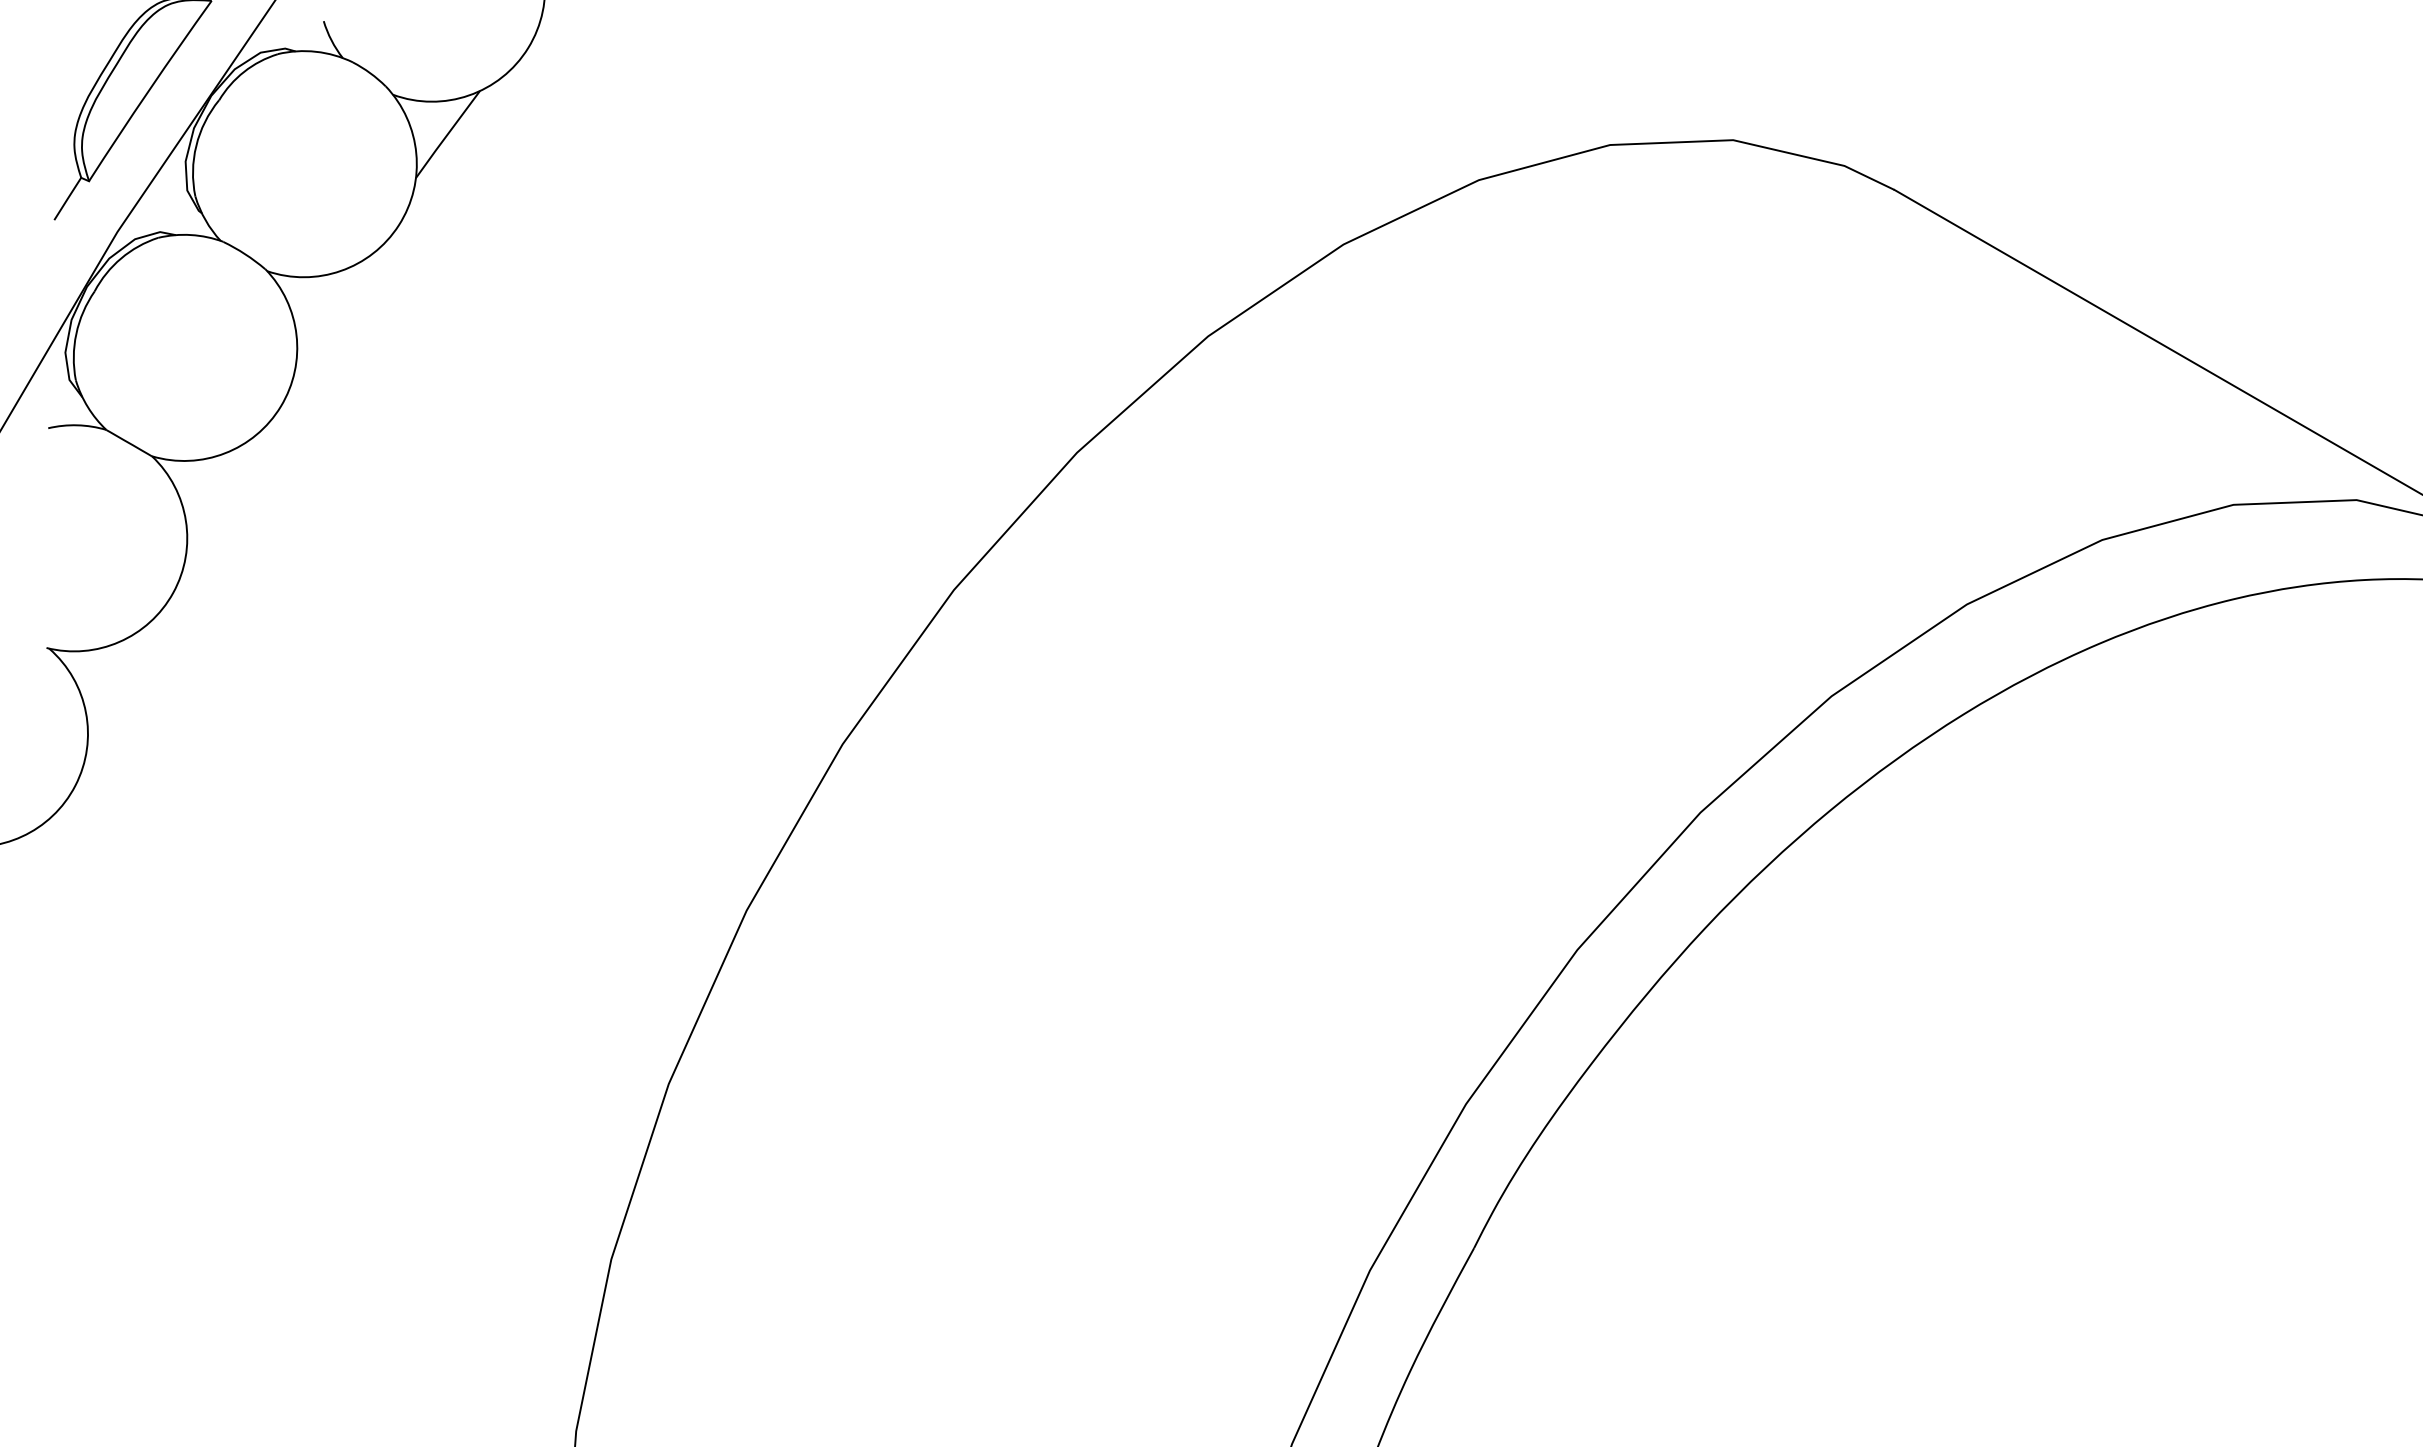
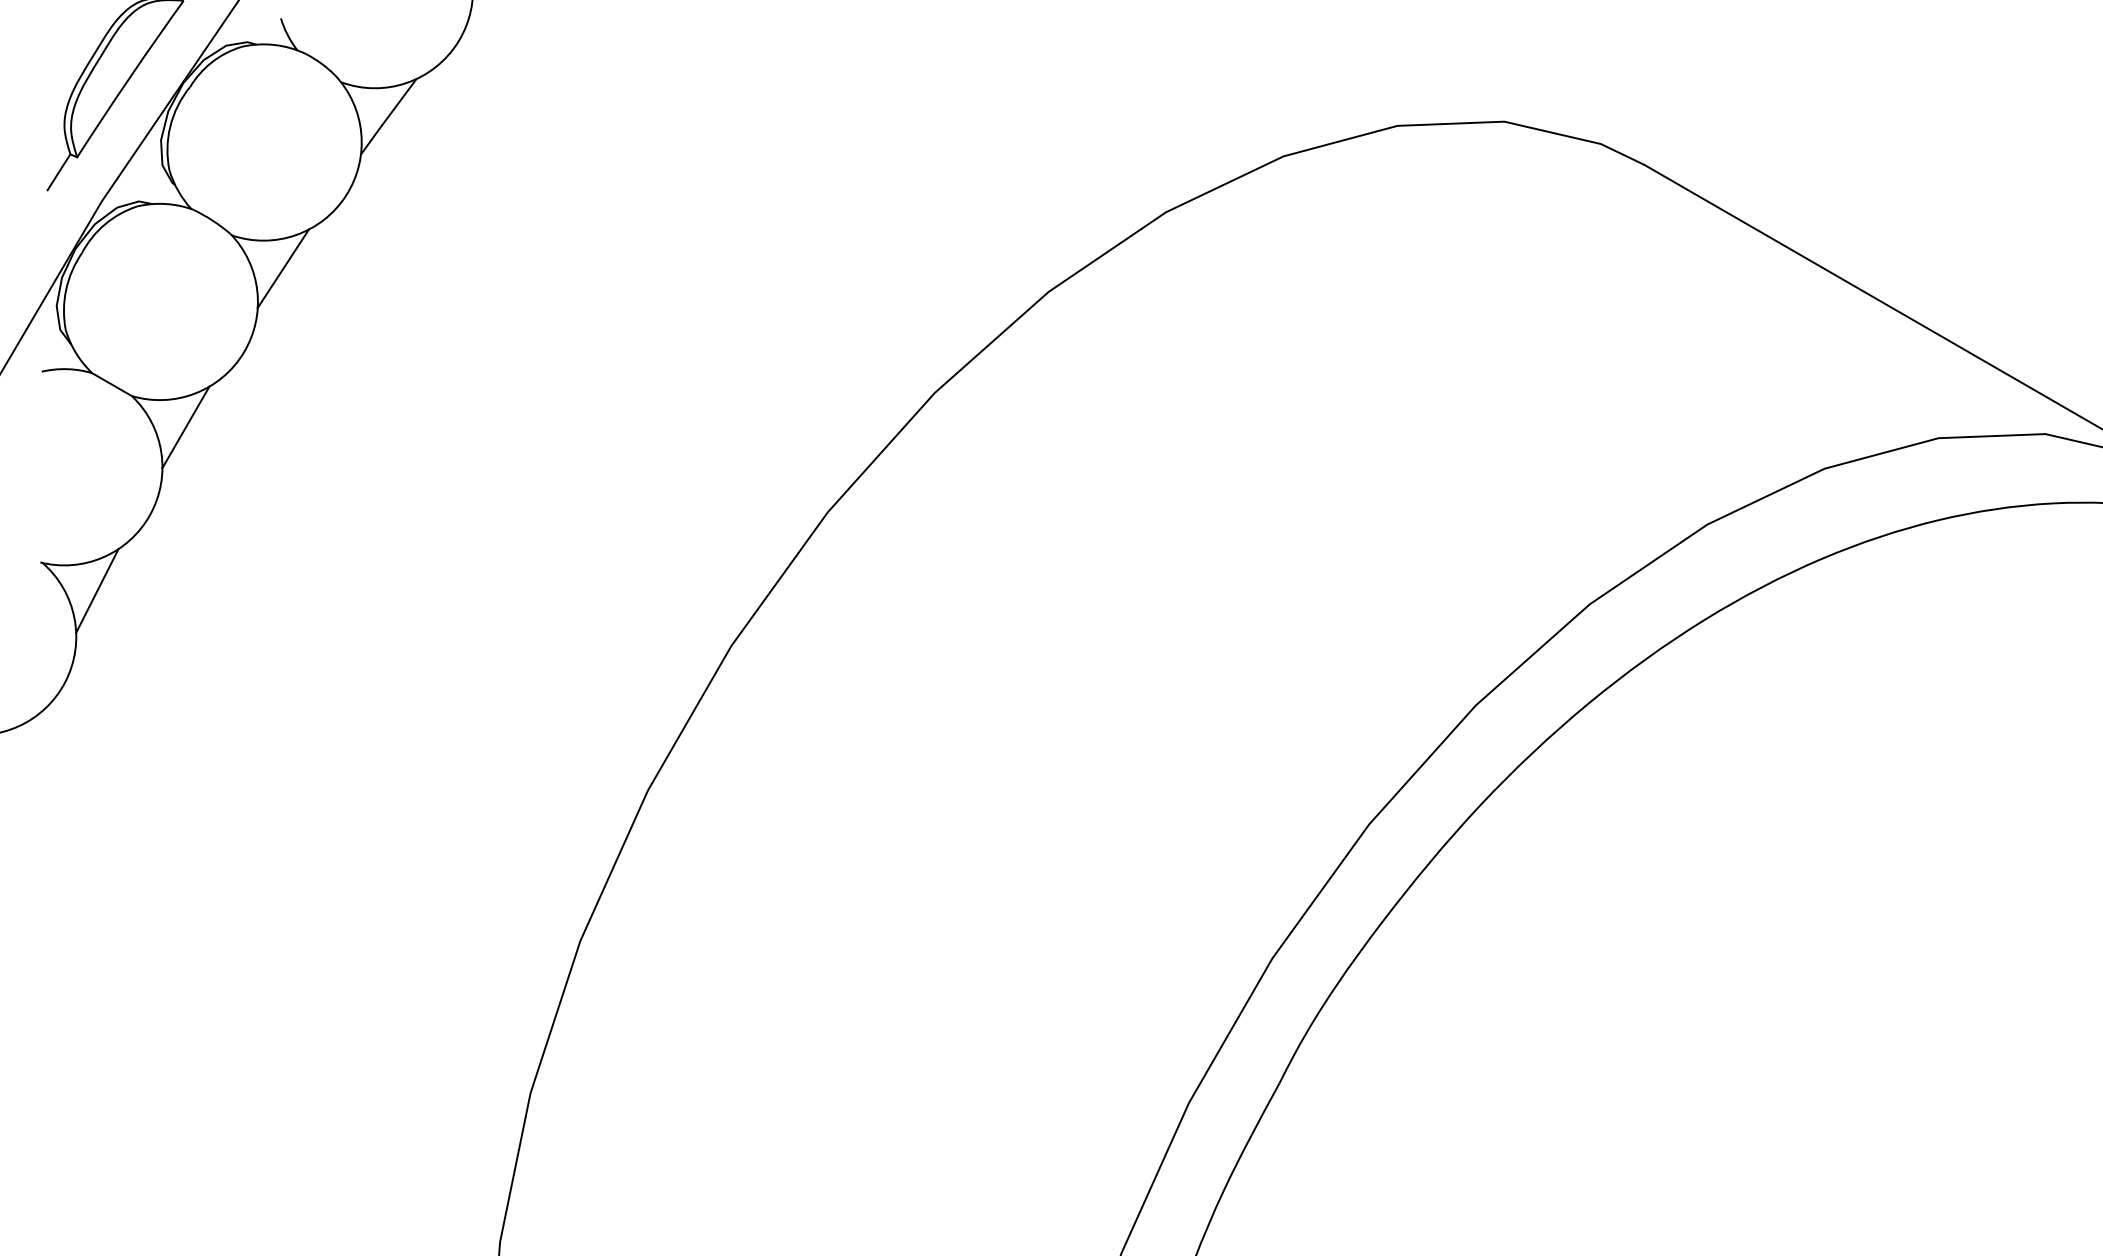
line: (326, 309) -> (283, 268), added
line: (214, 492) -> (186, 427), added
line: (111, 680) -> (96, 590), added

